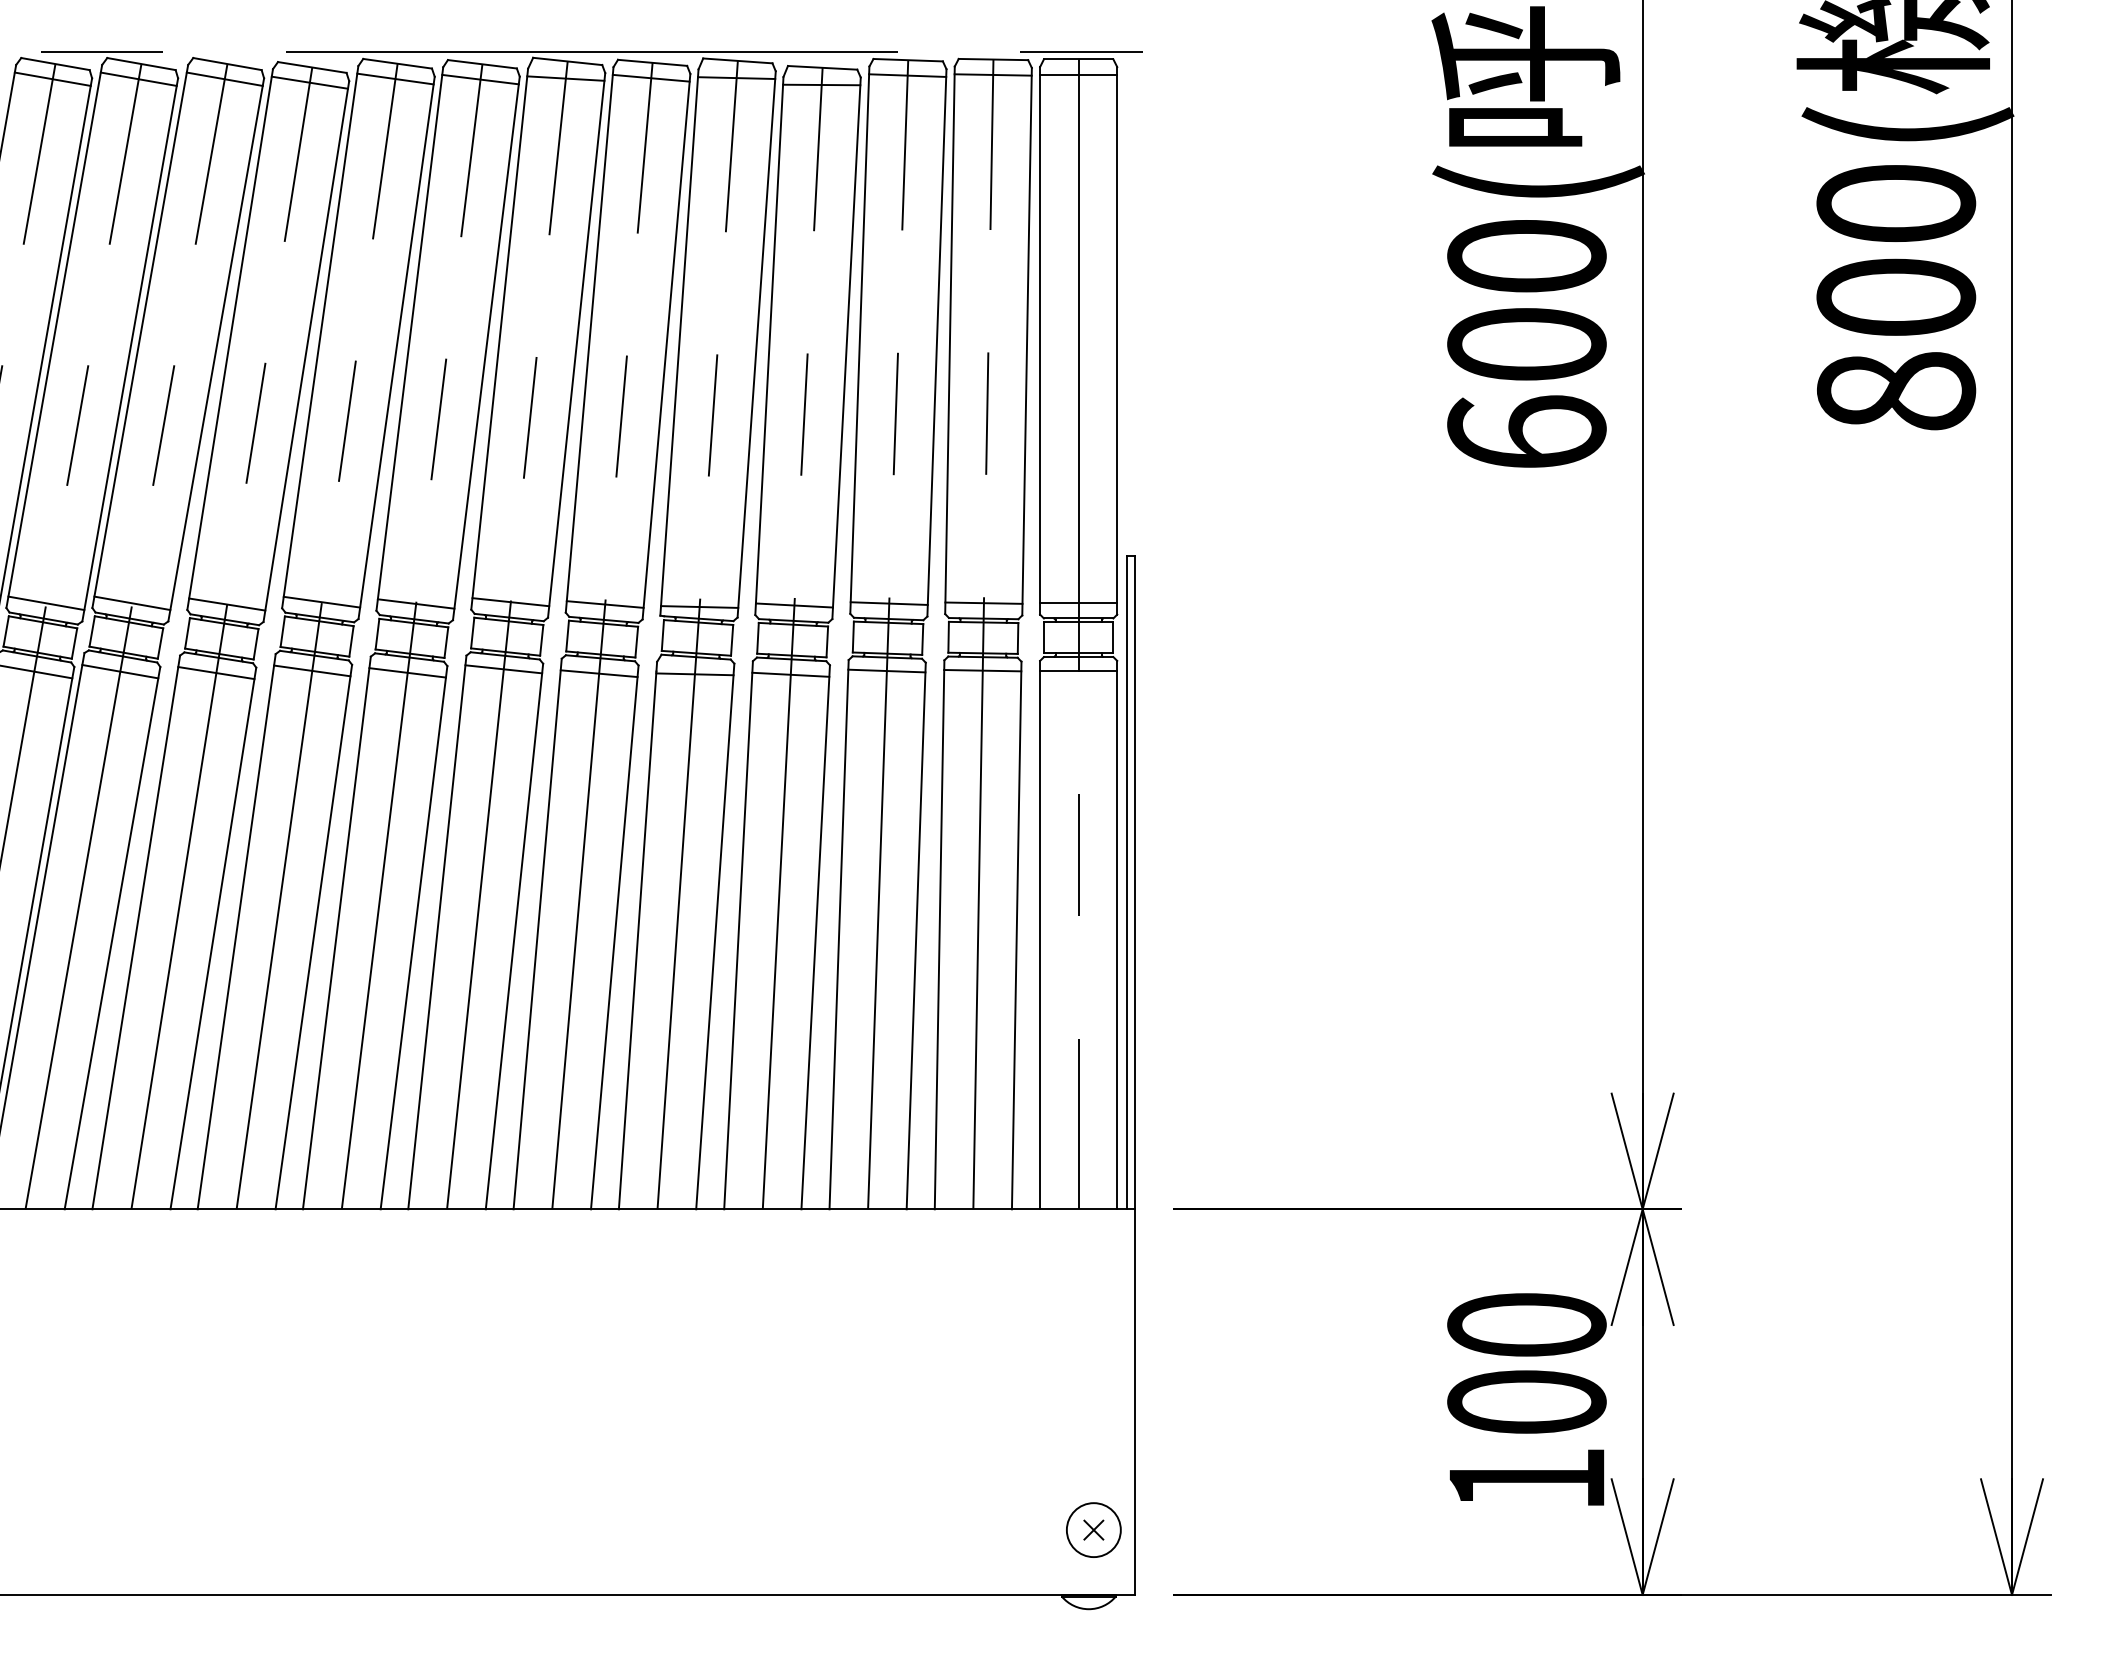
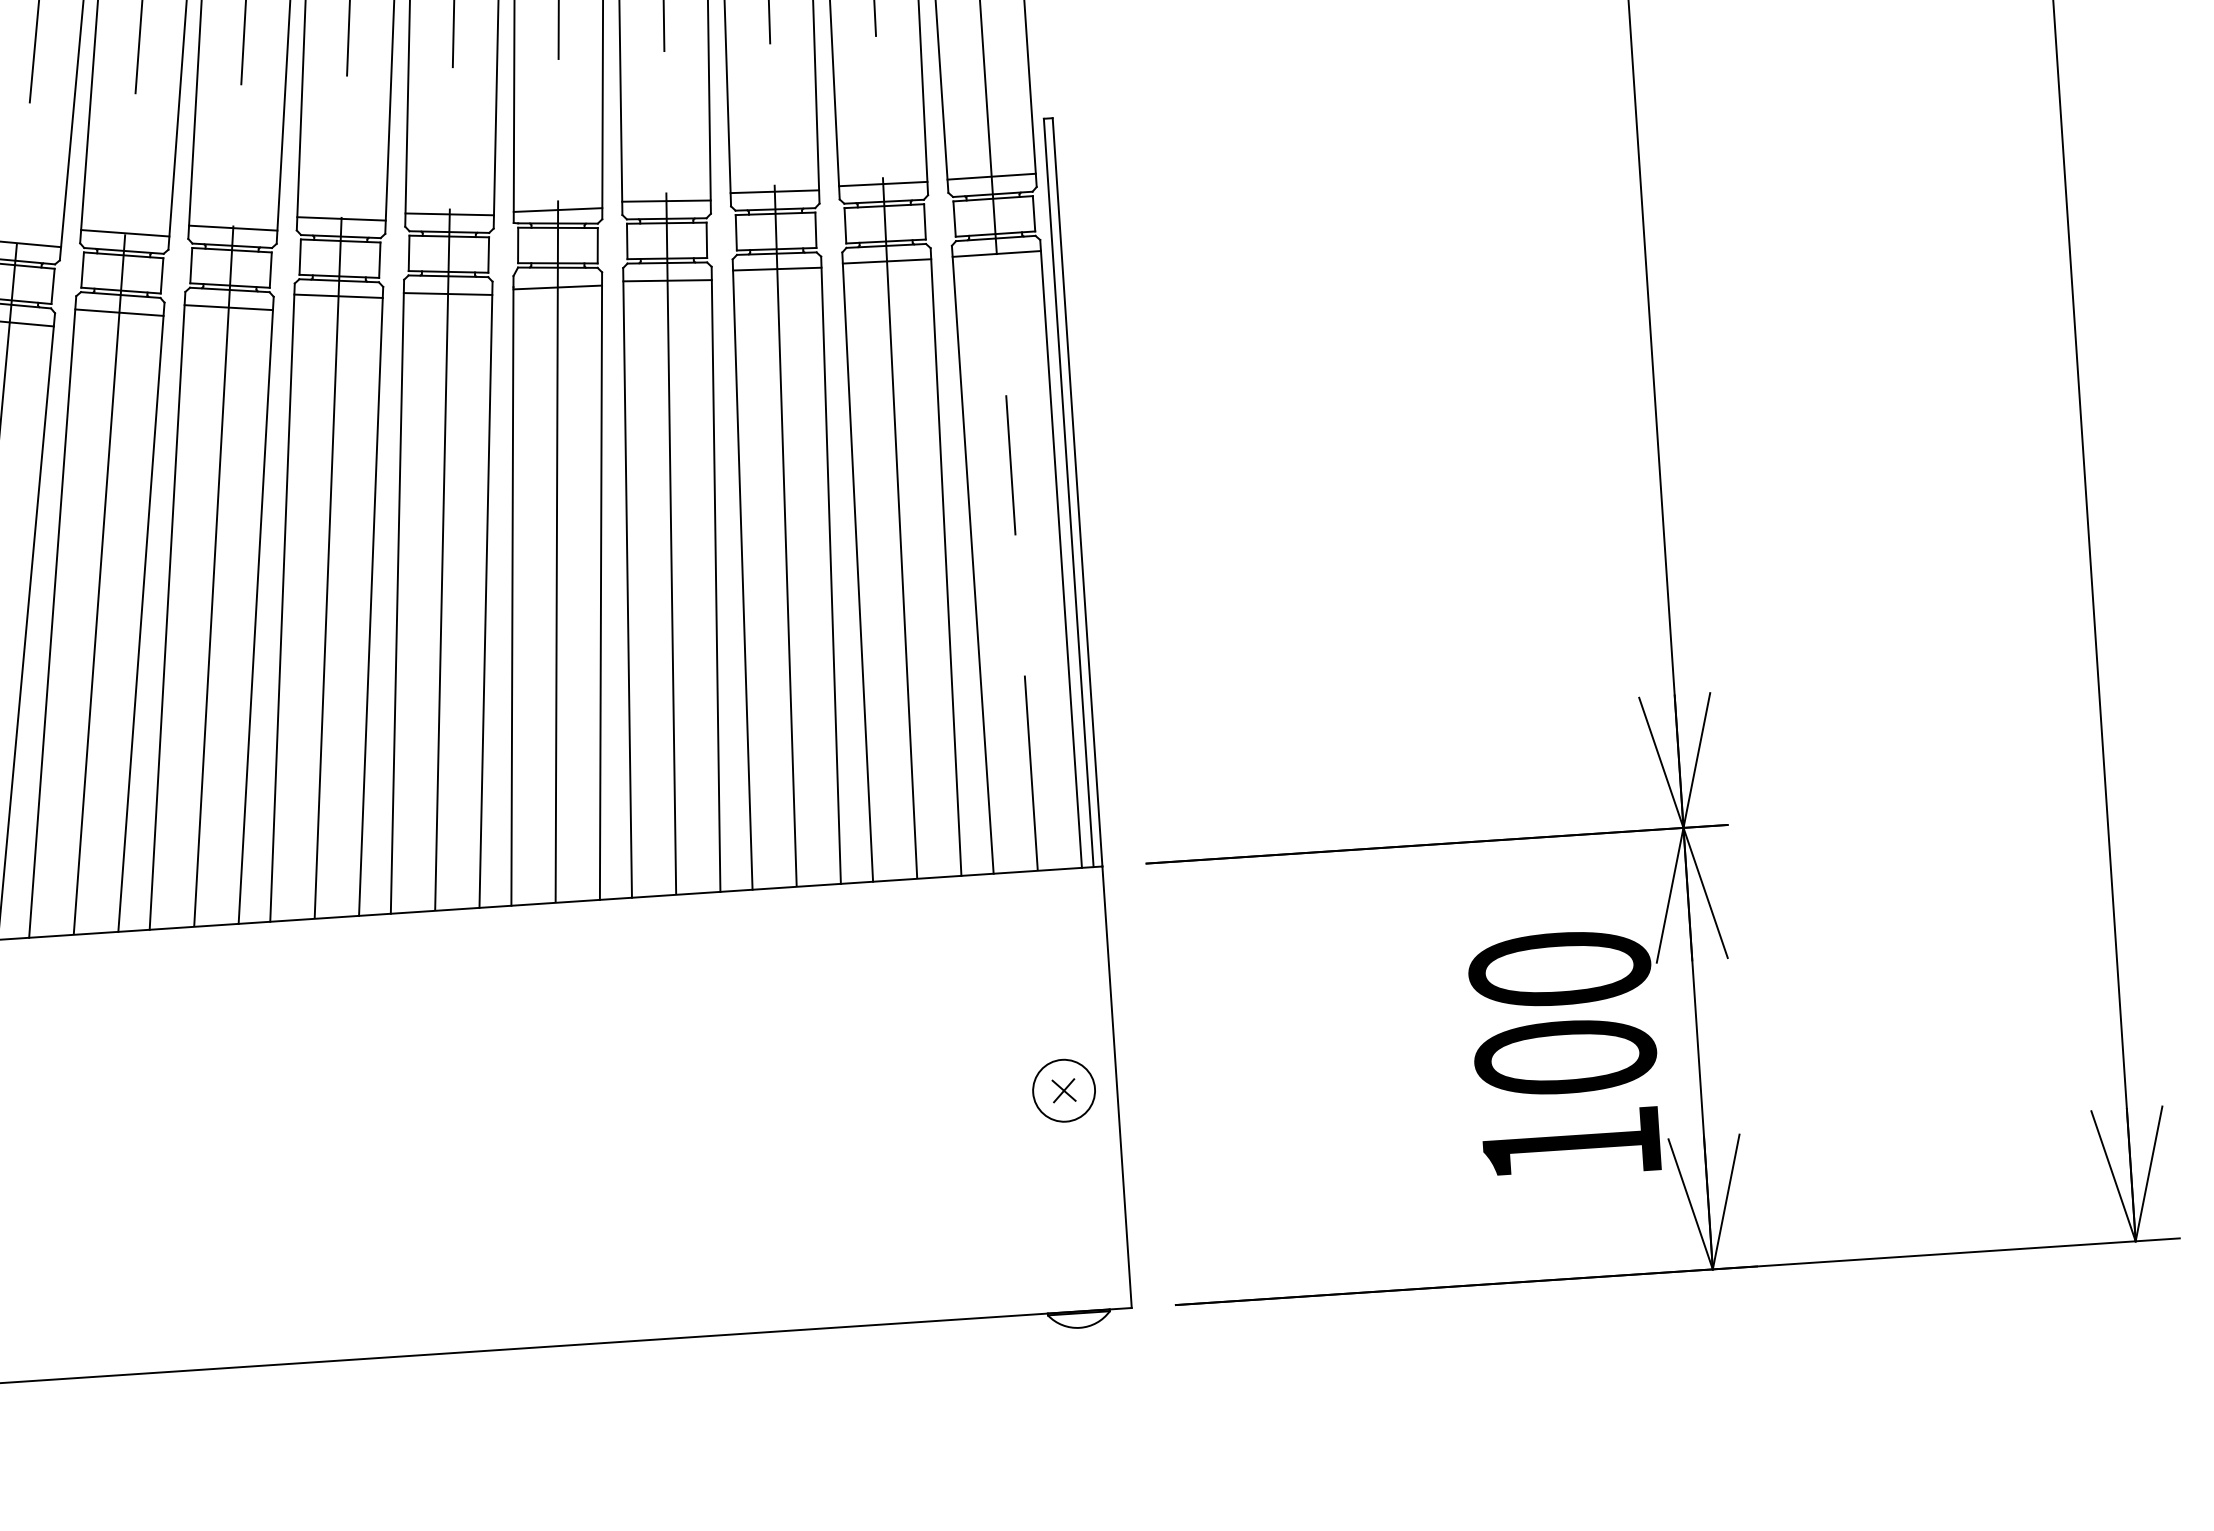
part: (1093, 1529) -> (1063, 1090), moved

